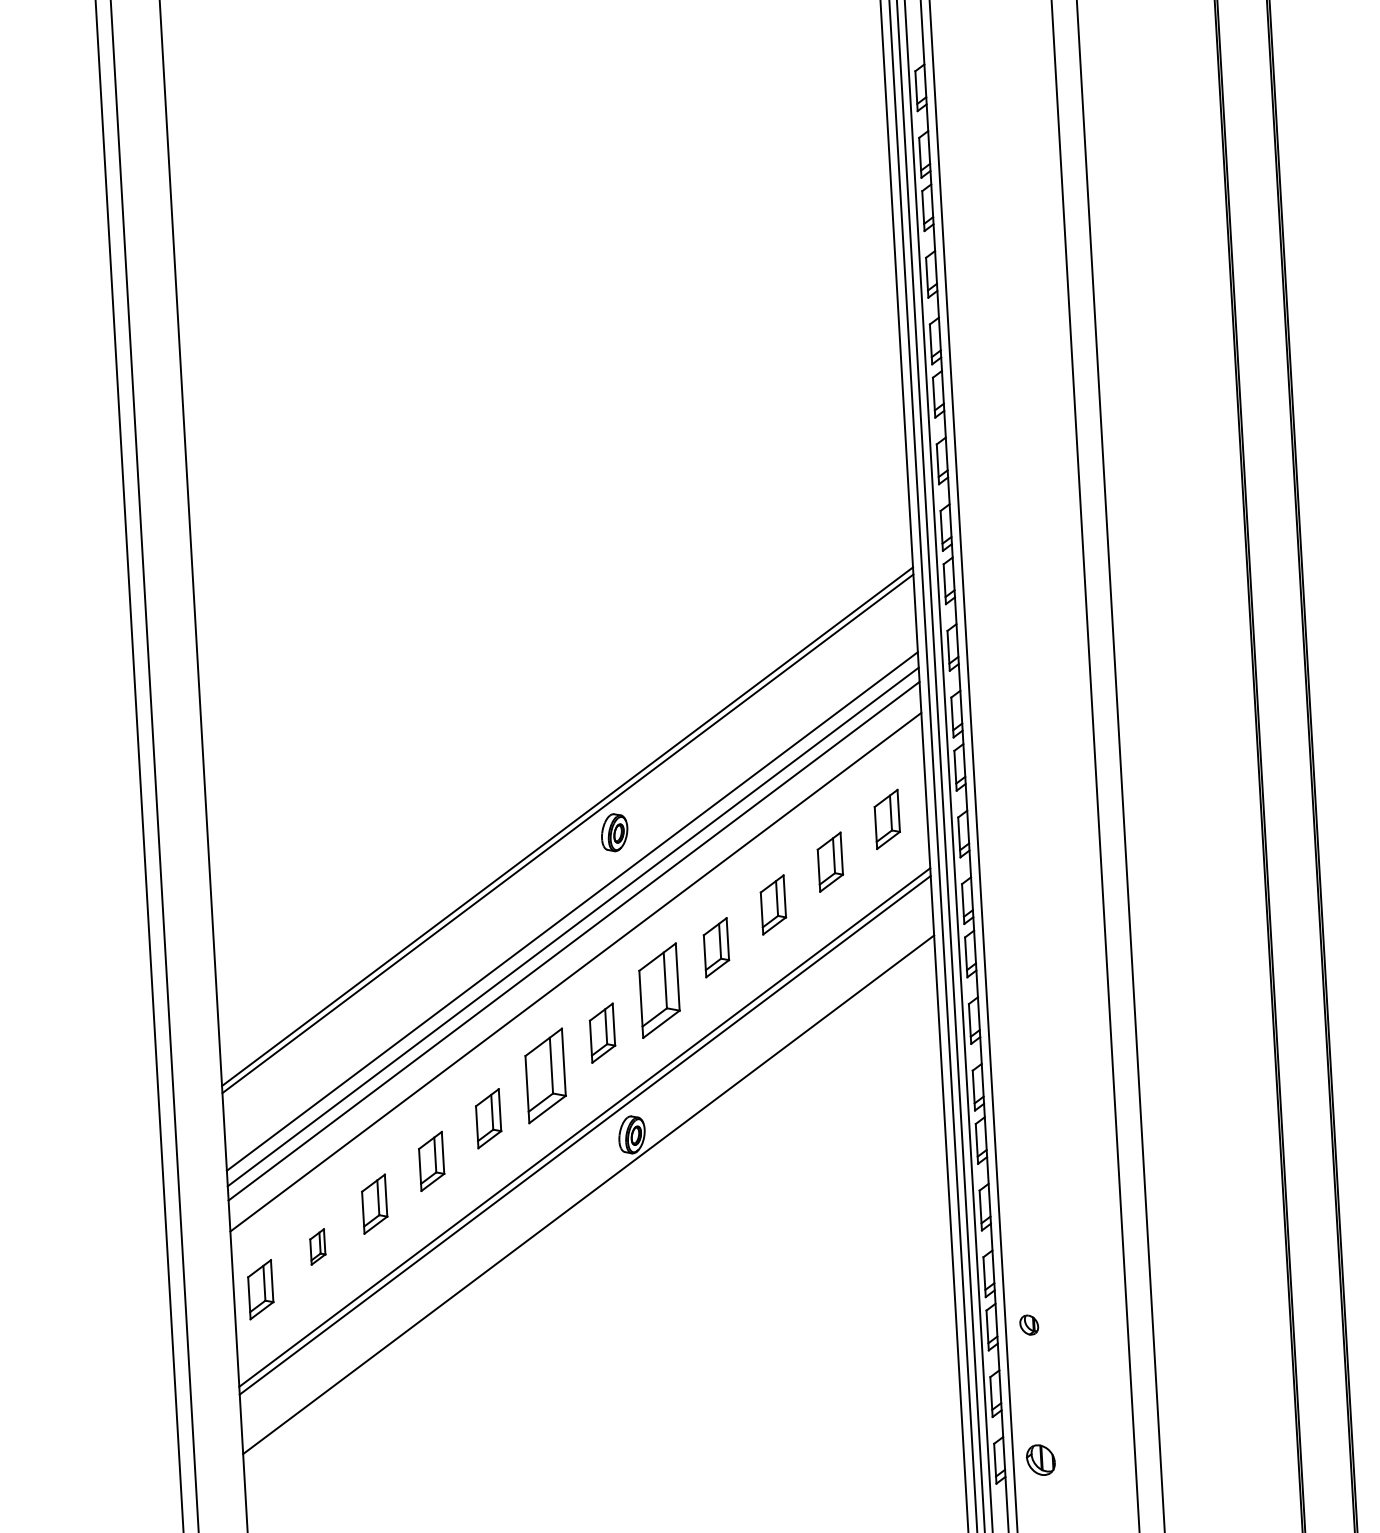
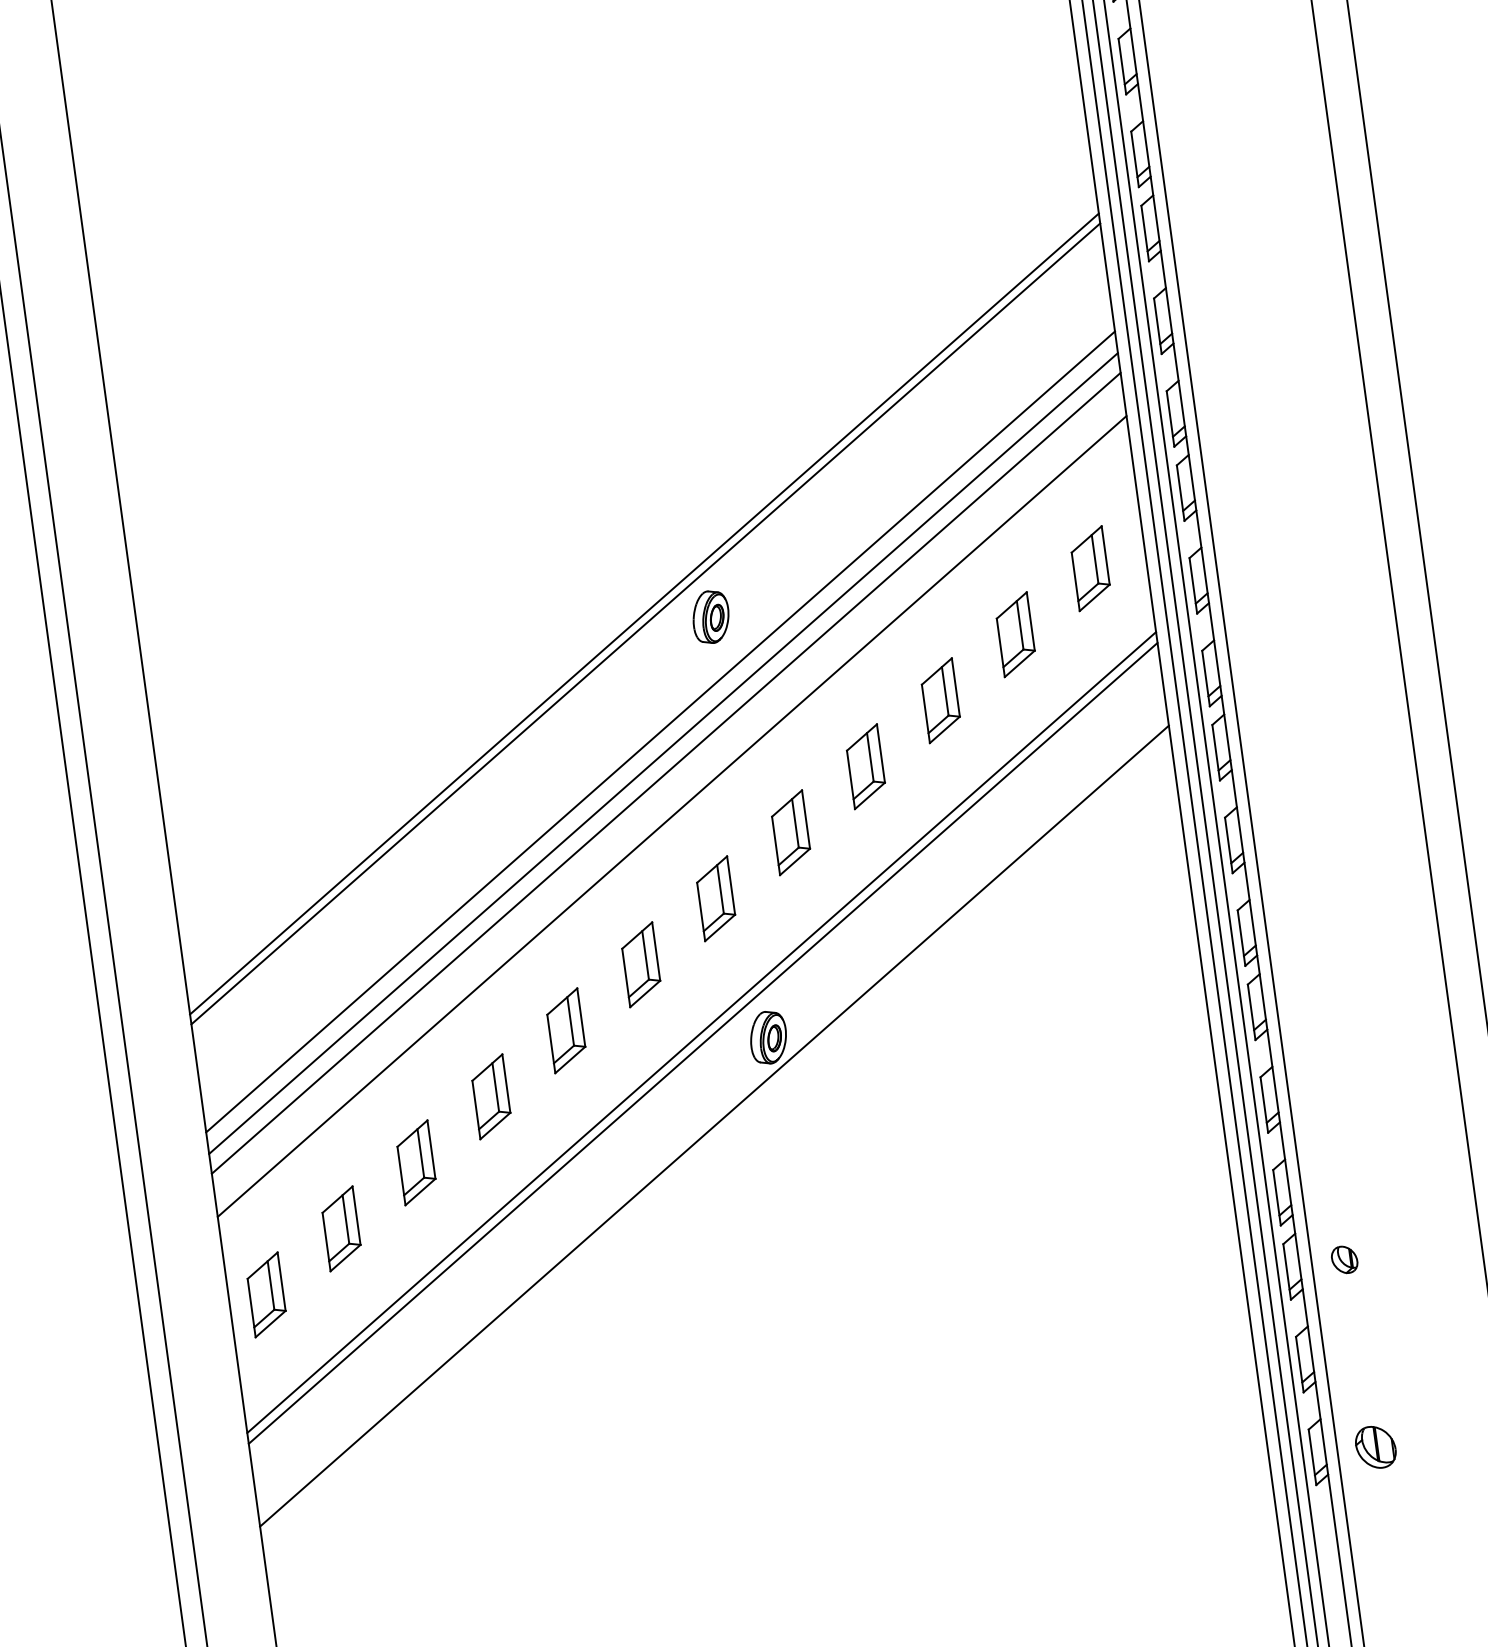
part: (659, 989) -> (790, 831), size x0.62
part: (545, 1075) -> (641, 964), size x0.62
part: (317, 1246) -> (341, 1228), size x1.67

